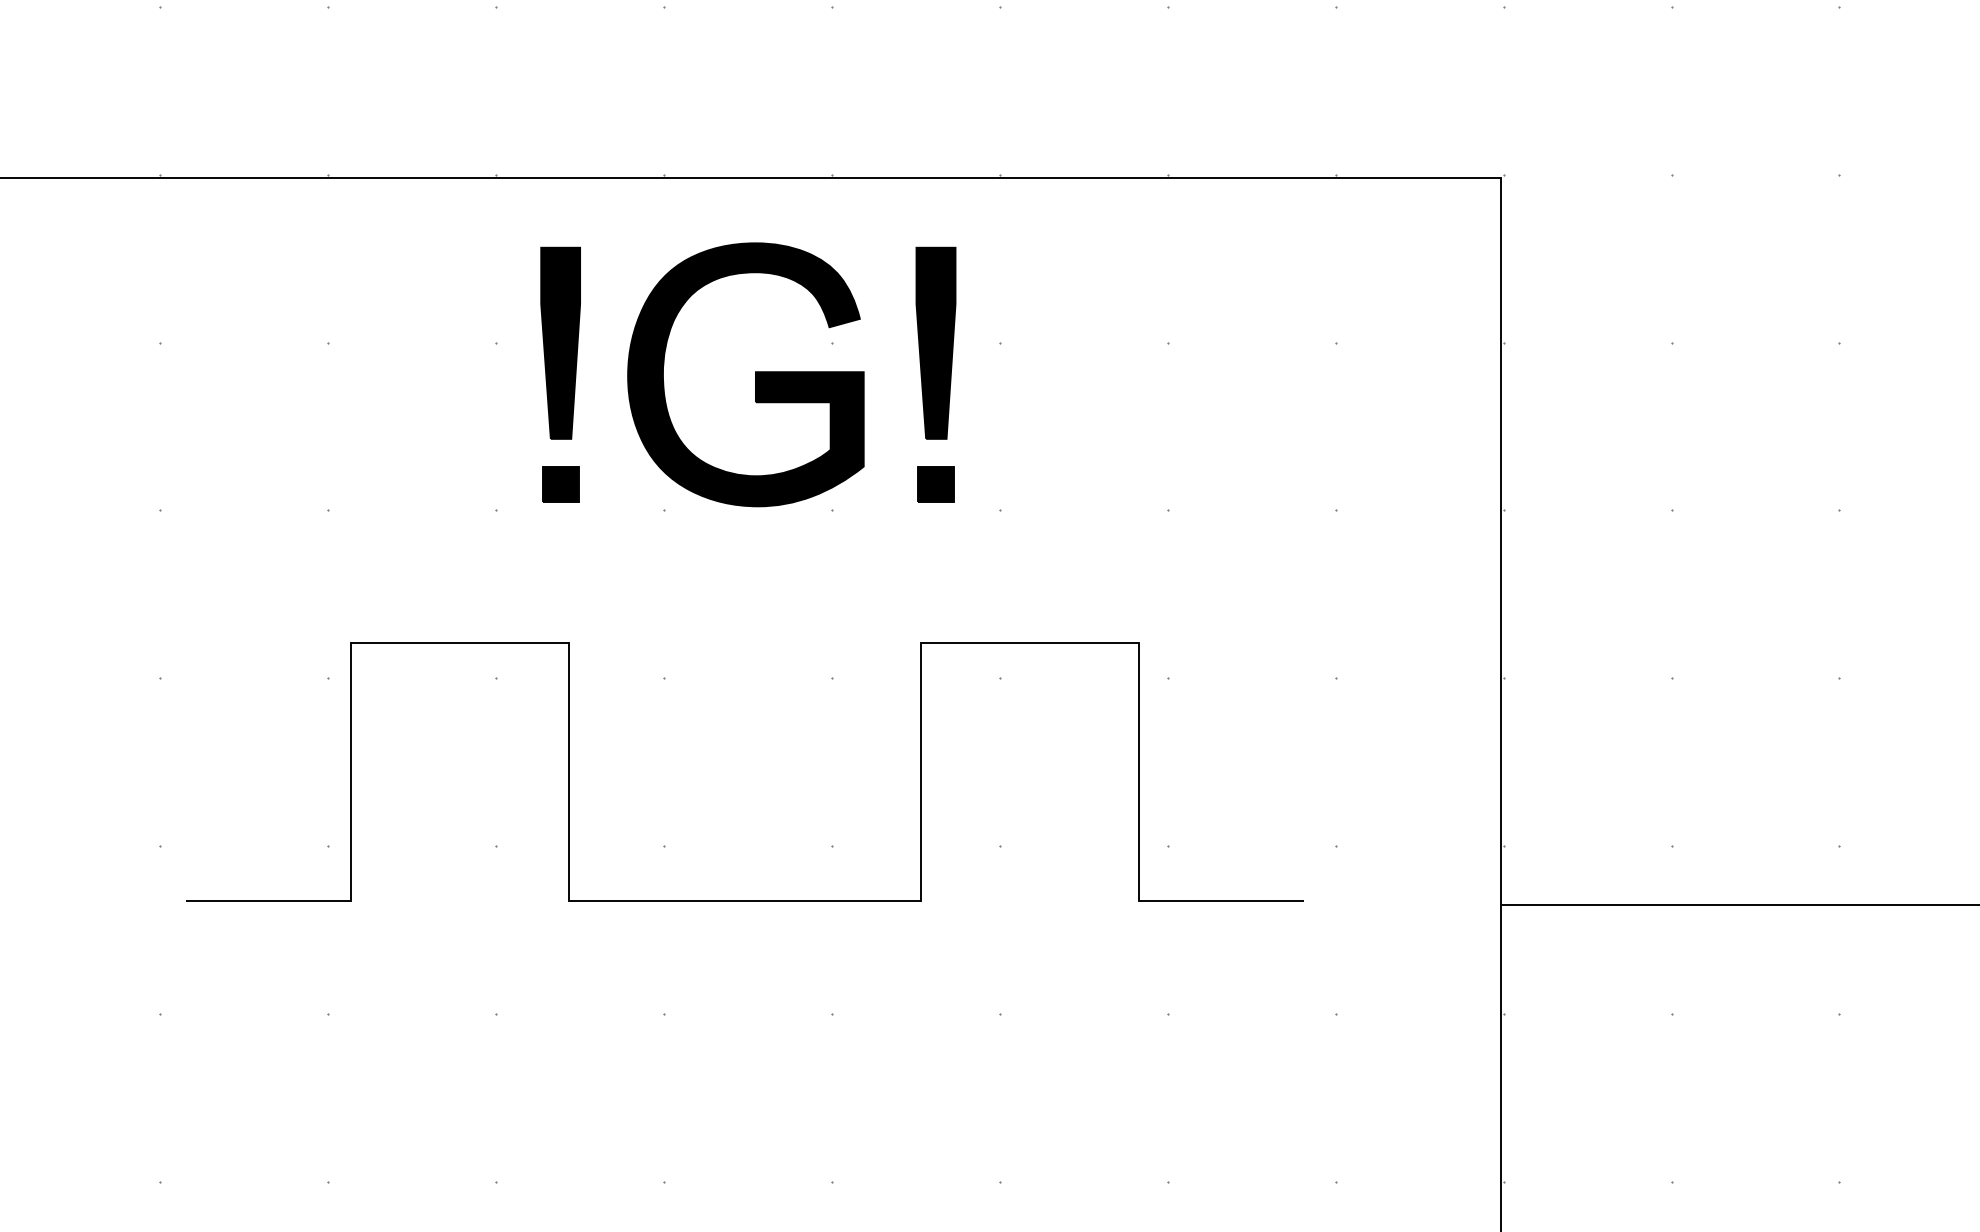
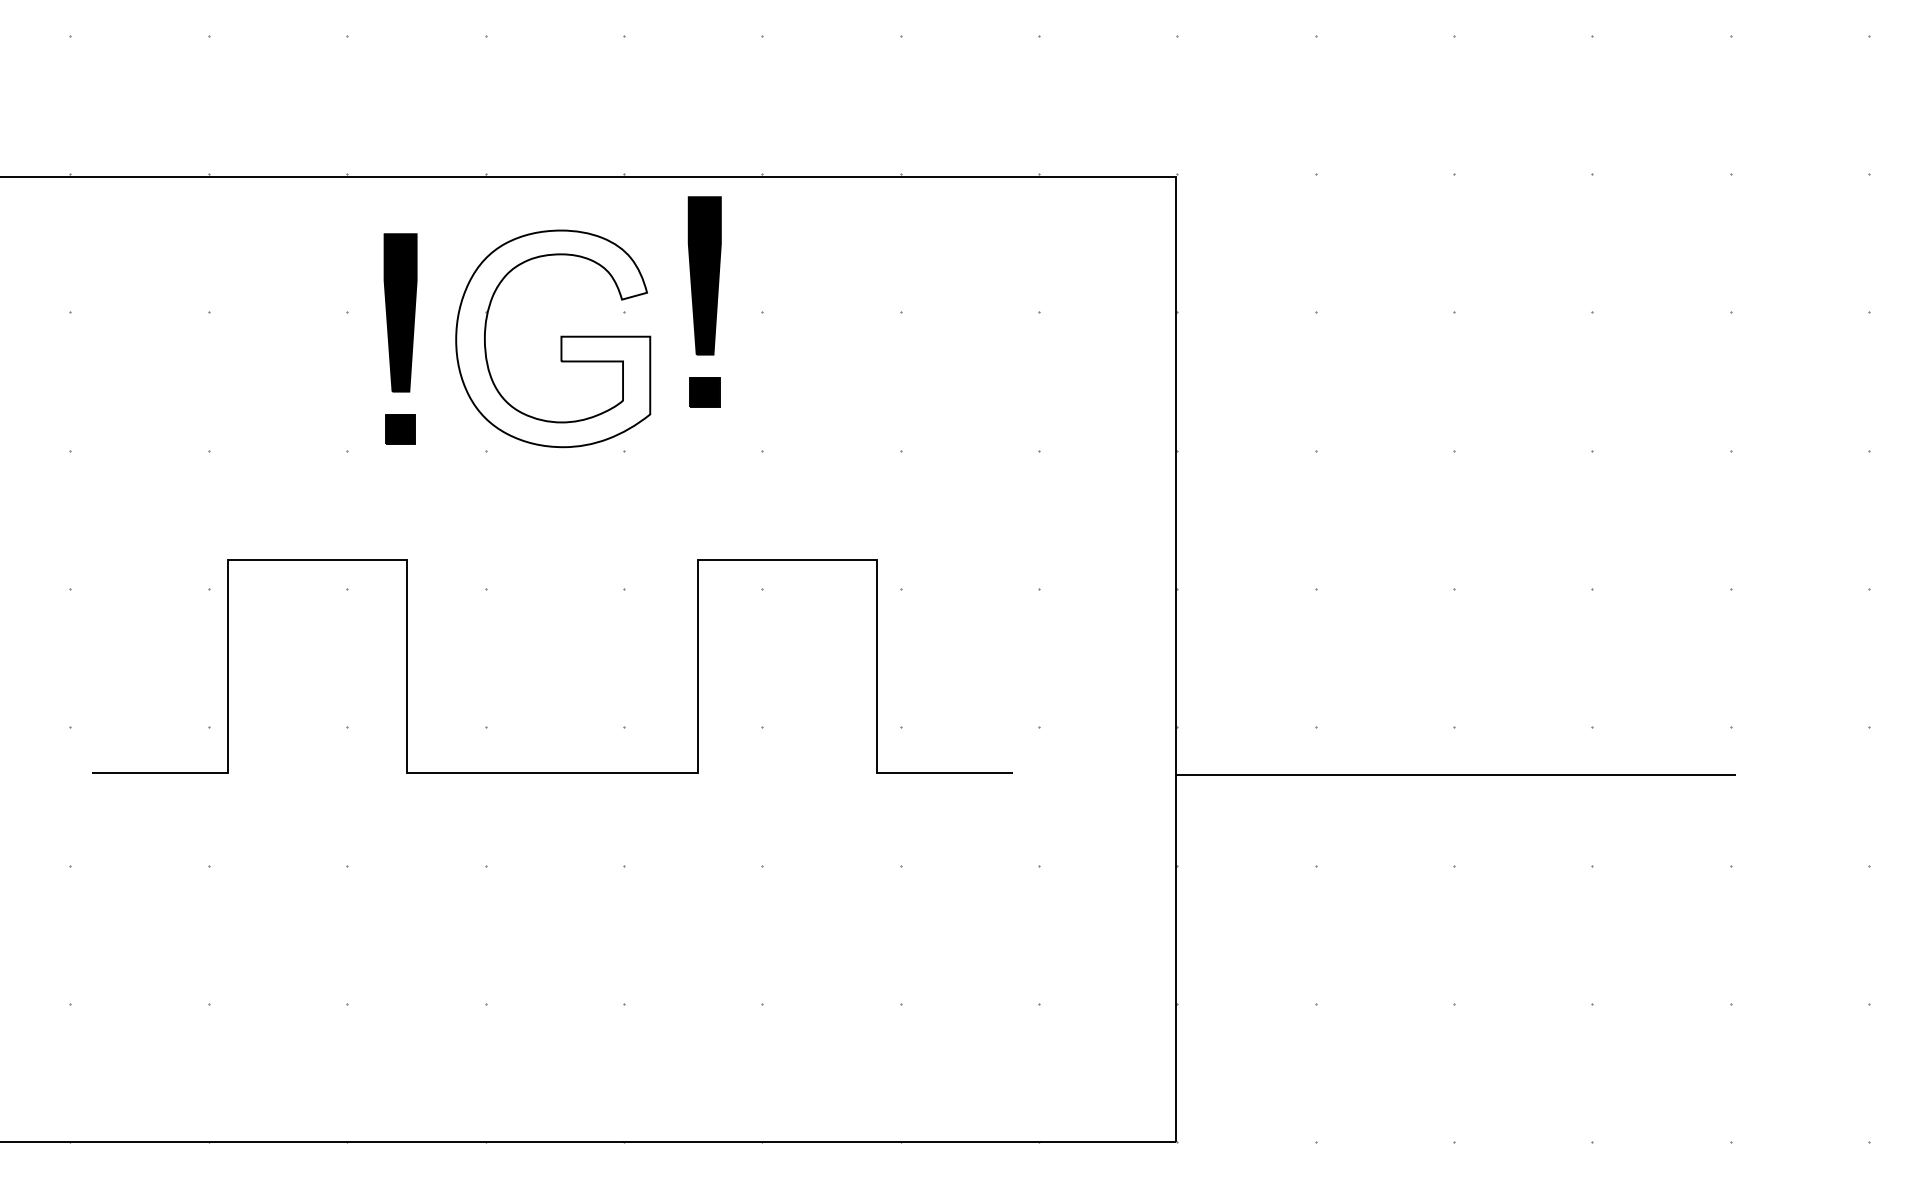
fill: (746, 374) -> (553, 338), removed
part: (935, 374) -> (704, 301), moved

